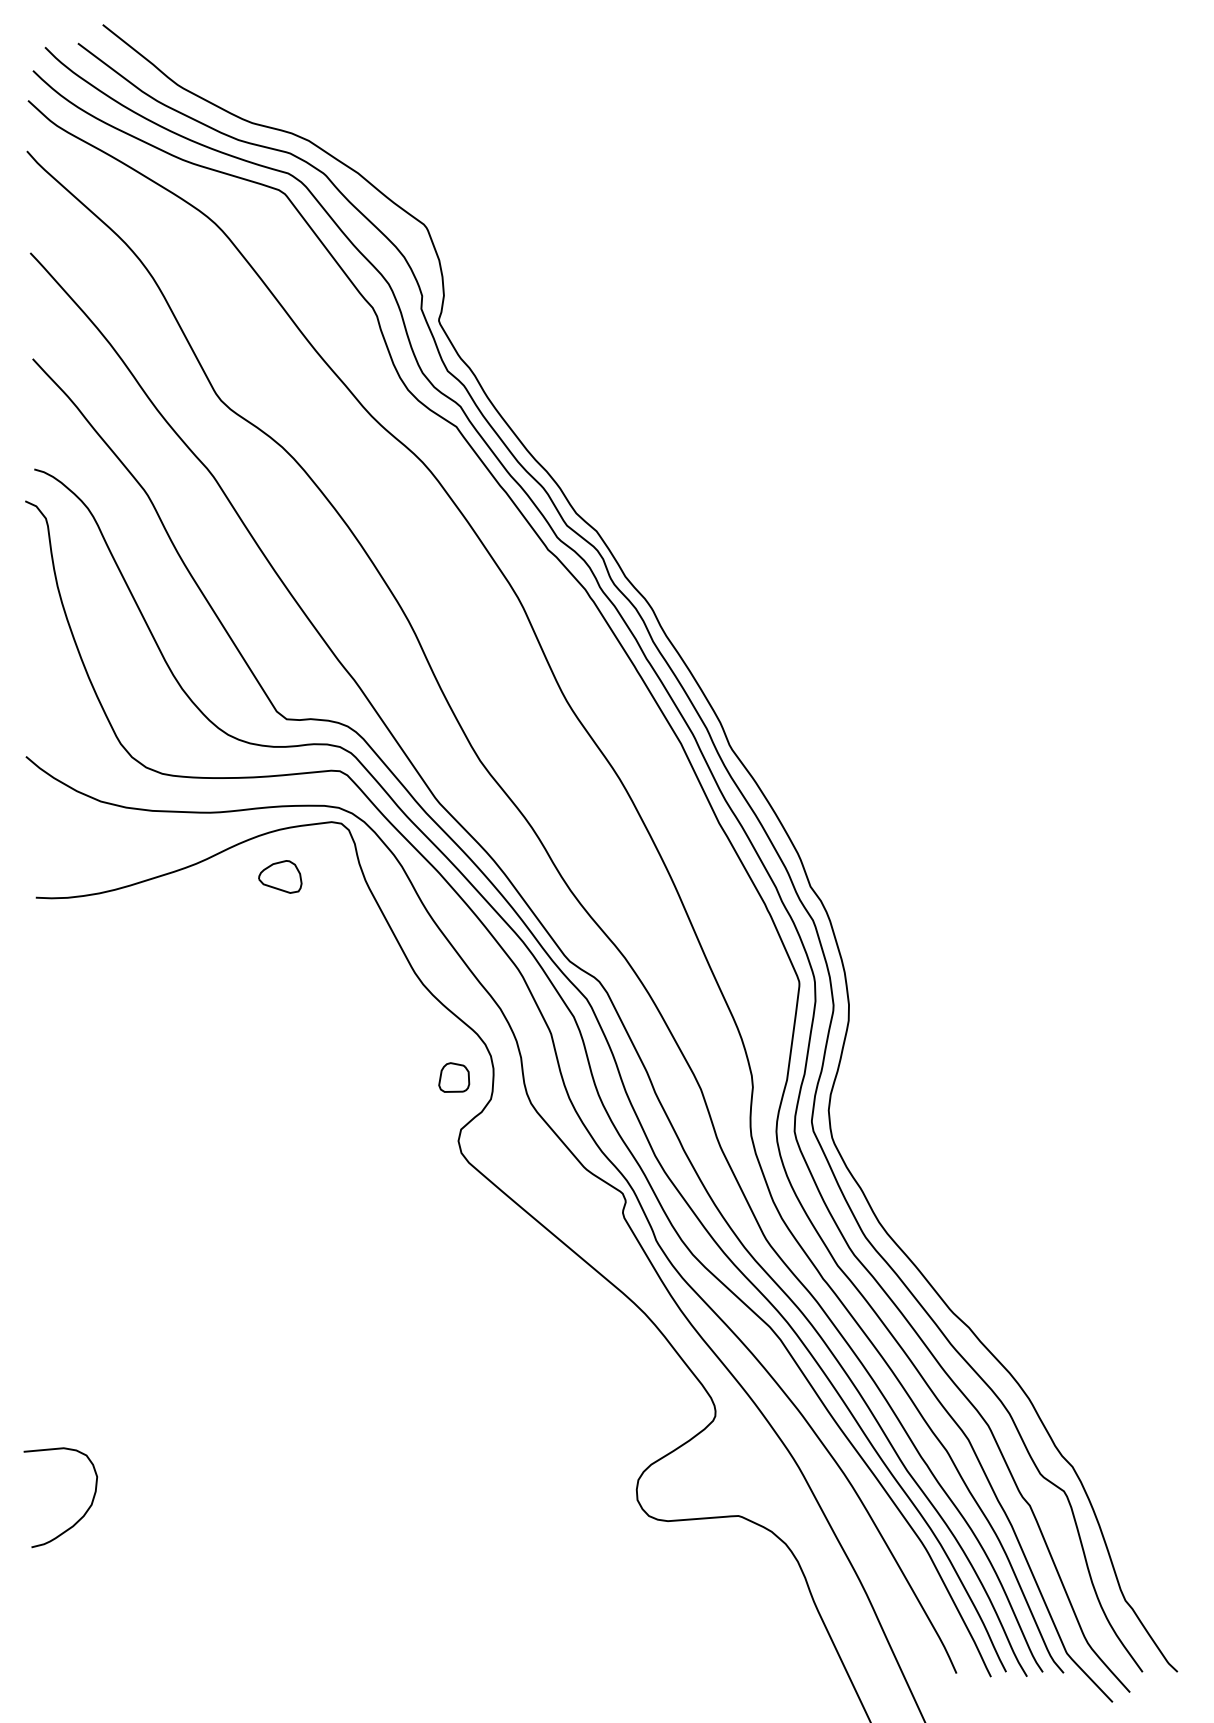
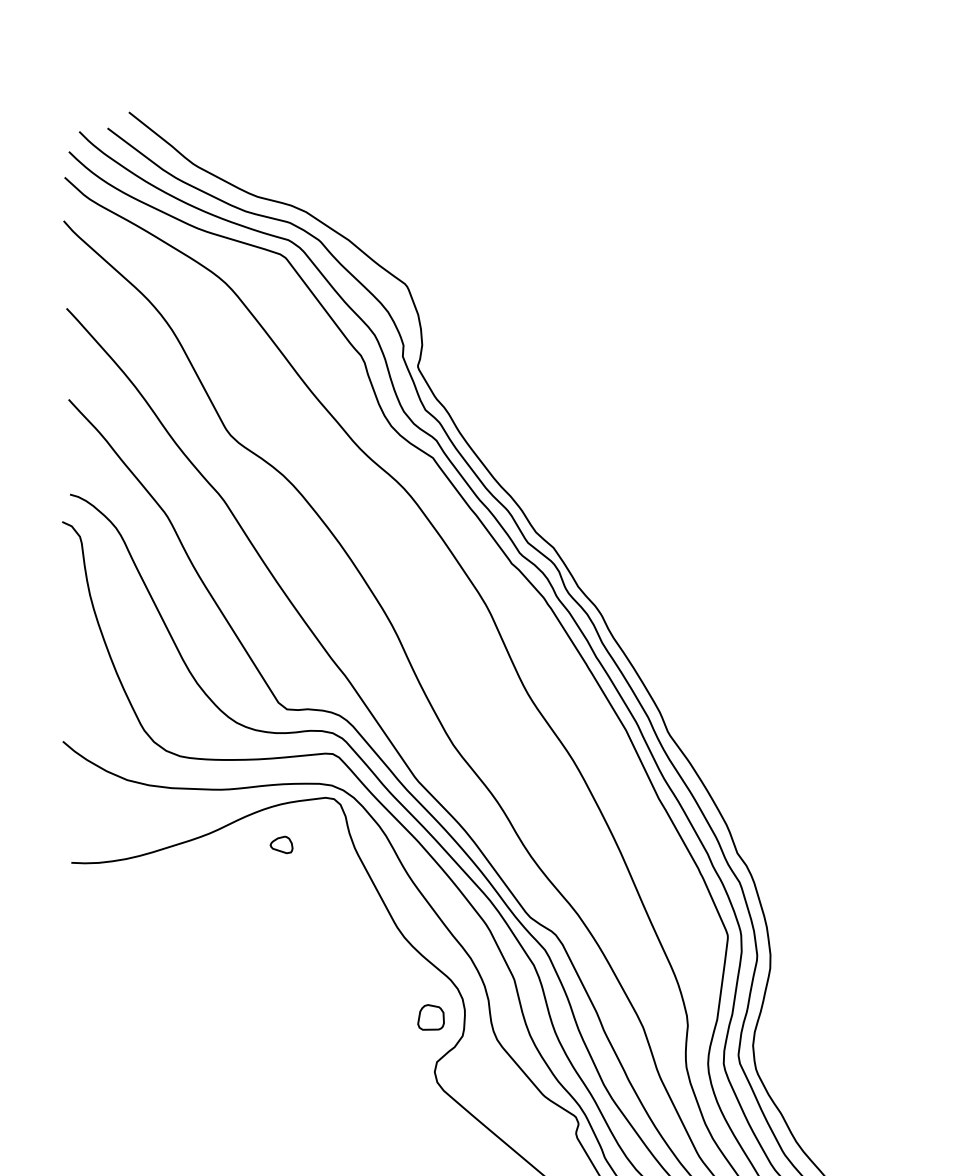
part: (280, 876) -> (281, 844), size x0.6

